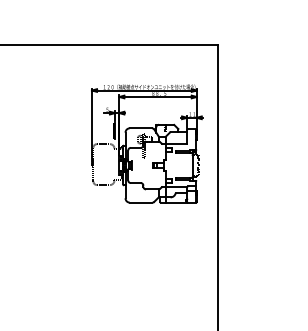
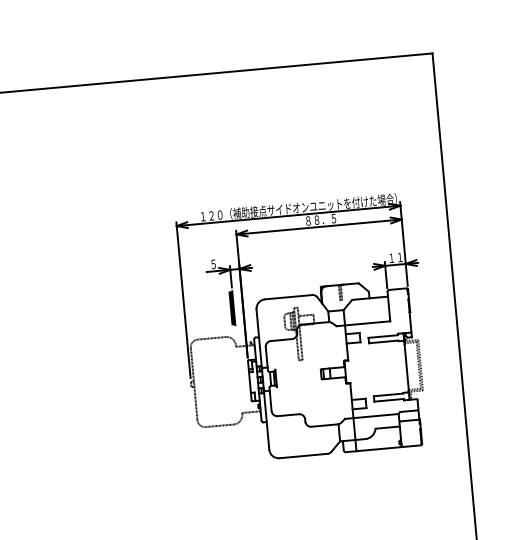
part: (147, 143) -> (305, 328), moved

